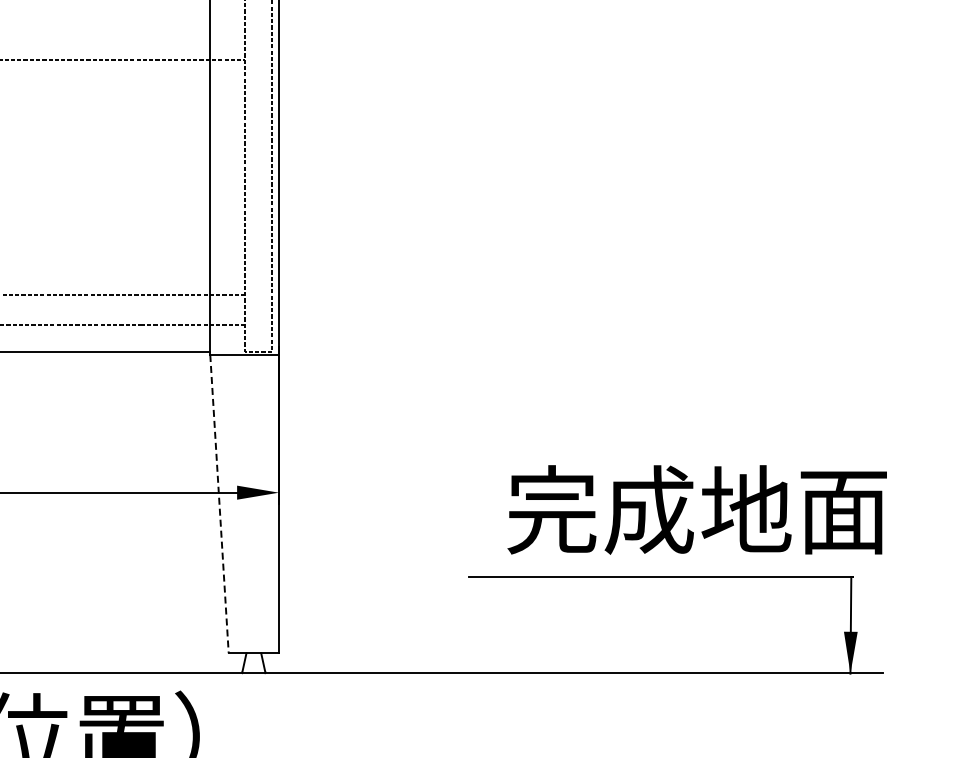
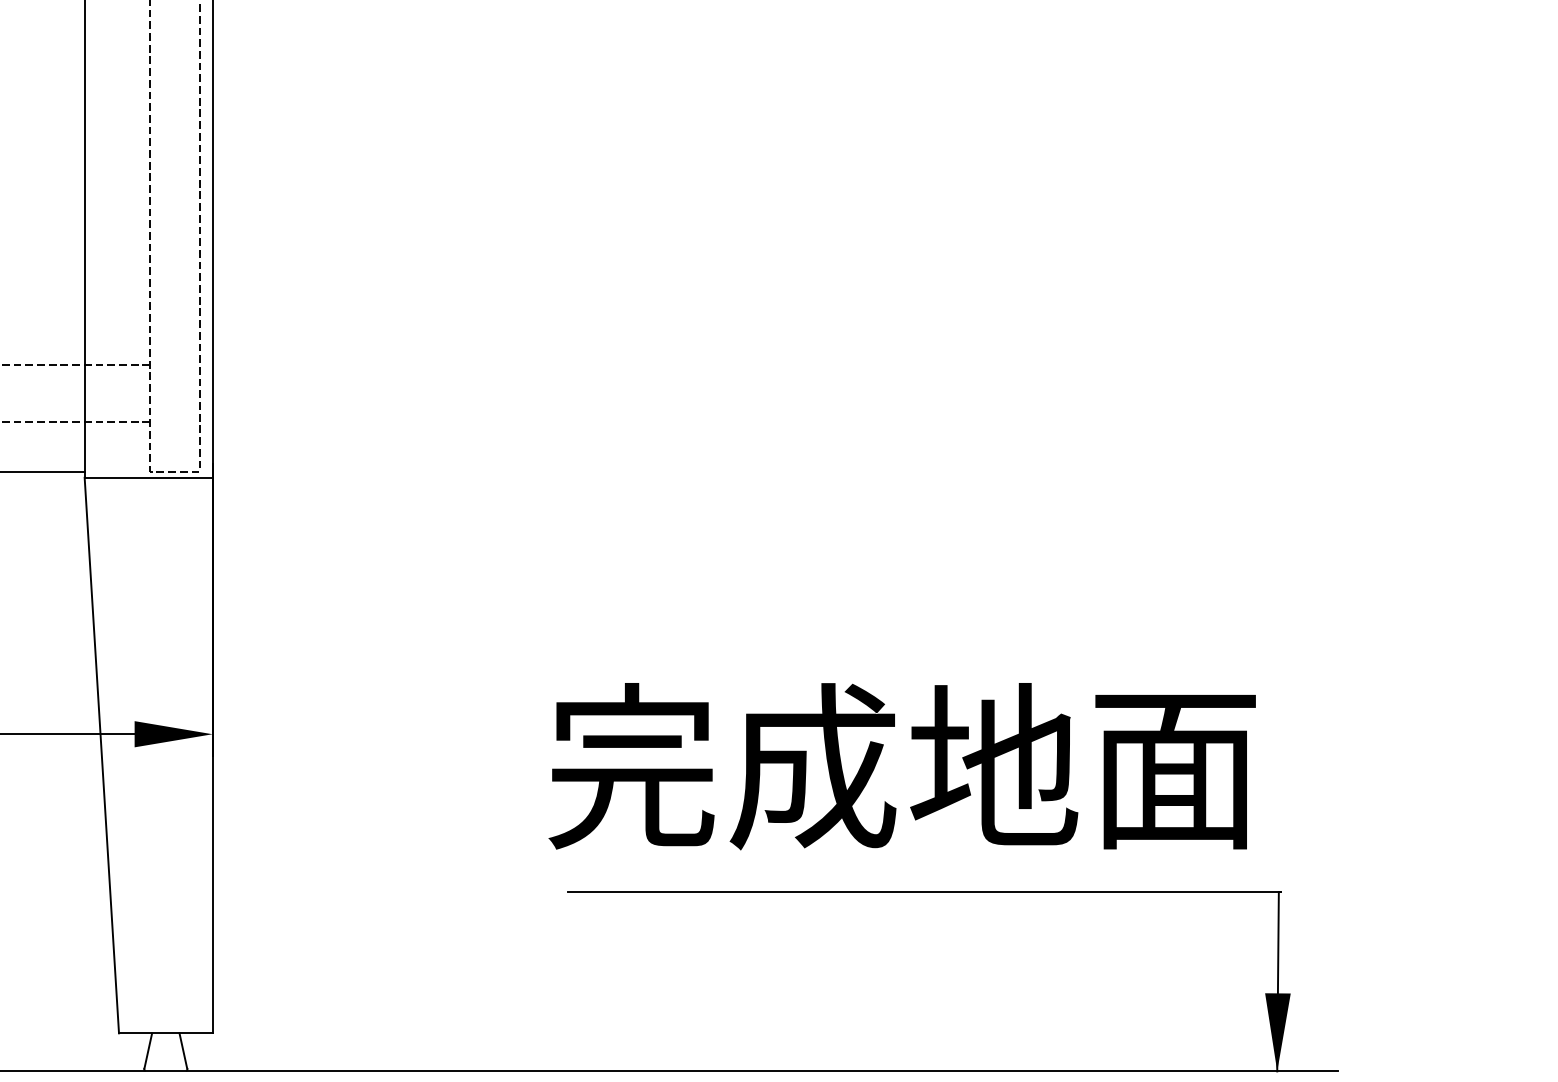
line: (219, 504) -> (101, 756), dashed -> solid
text: (696, 509) -> (901, 765), moved

